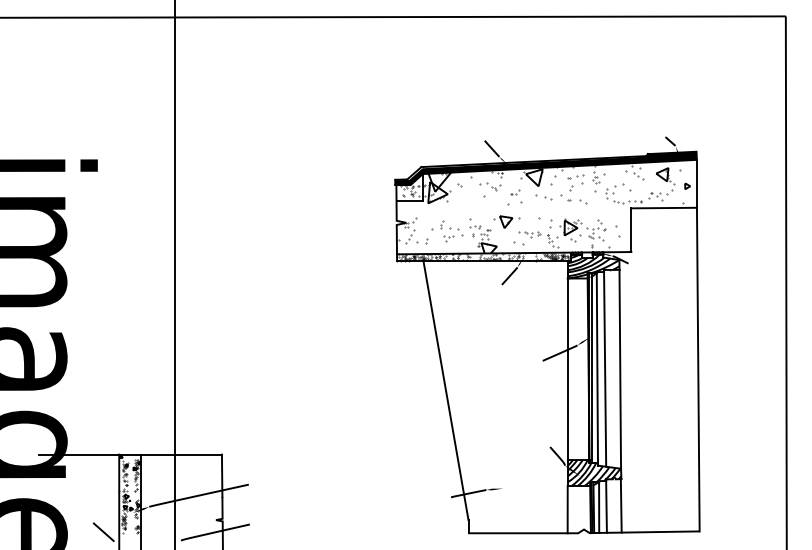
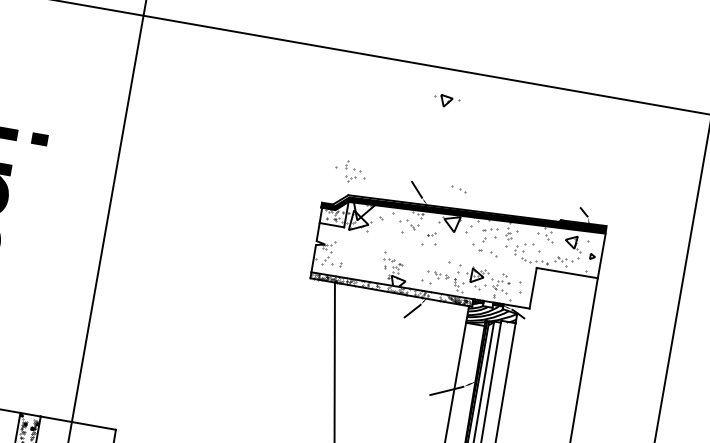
part: (543, 197) -> (458, 189), moved
part: (506, 221) -> (446, 100), moved
part: (447, 231) -> (350, 172), moved

